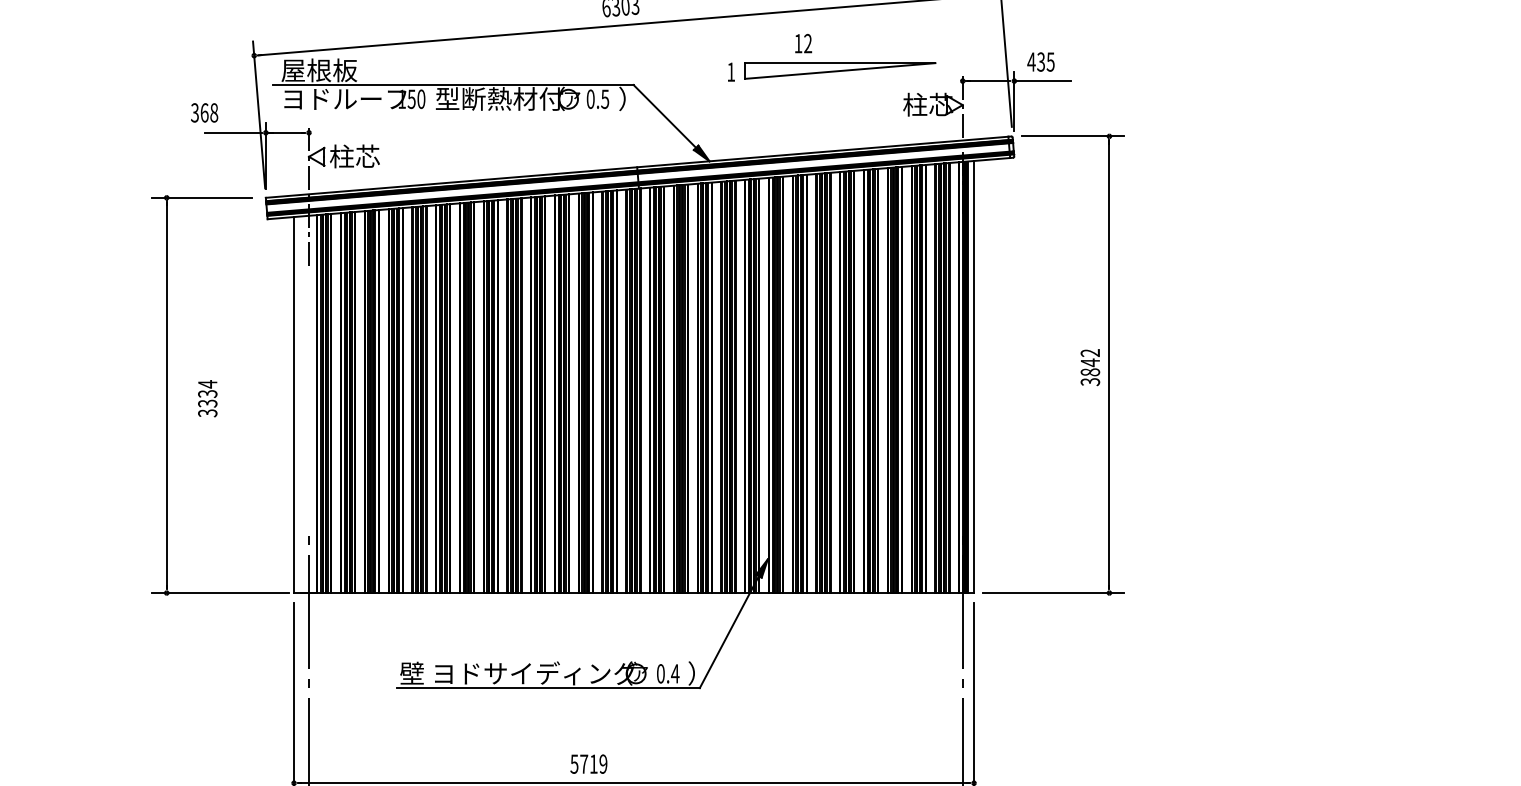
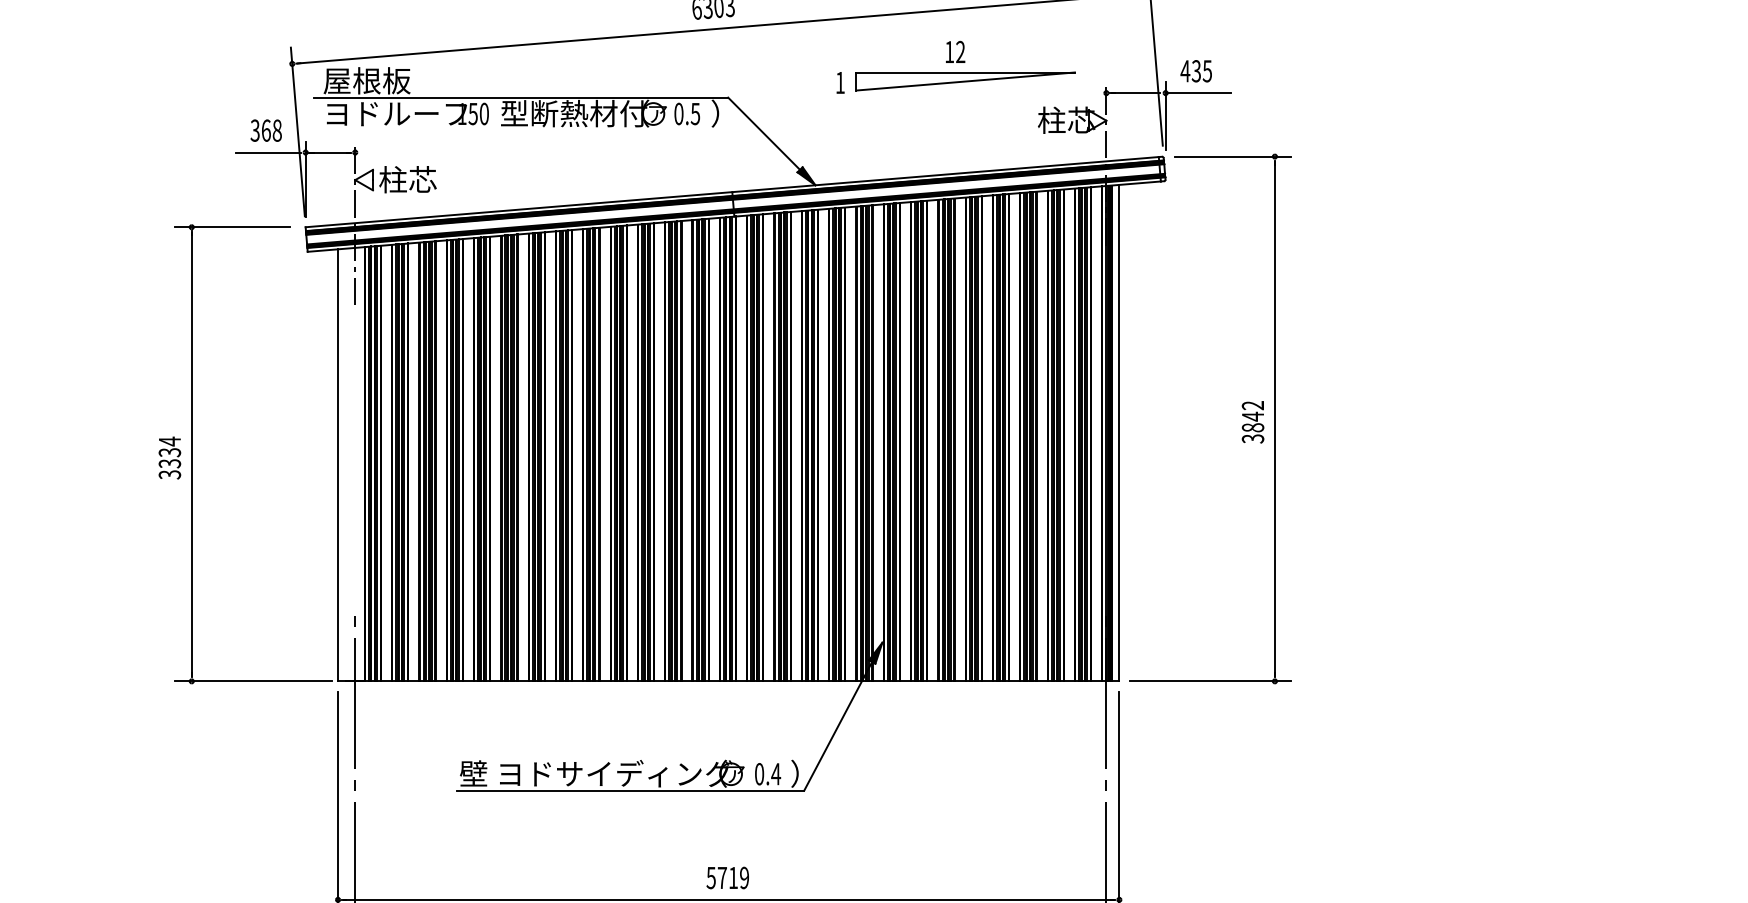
text: (803, 43) -> (955, 51), moved
text: (203, 112) -> (265, 130), moved
text: (207, 398) -> (169, 457), moved
text: (588, 763) -> (727, 877), moved

